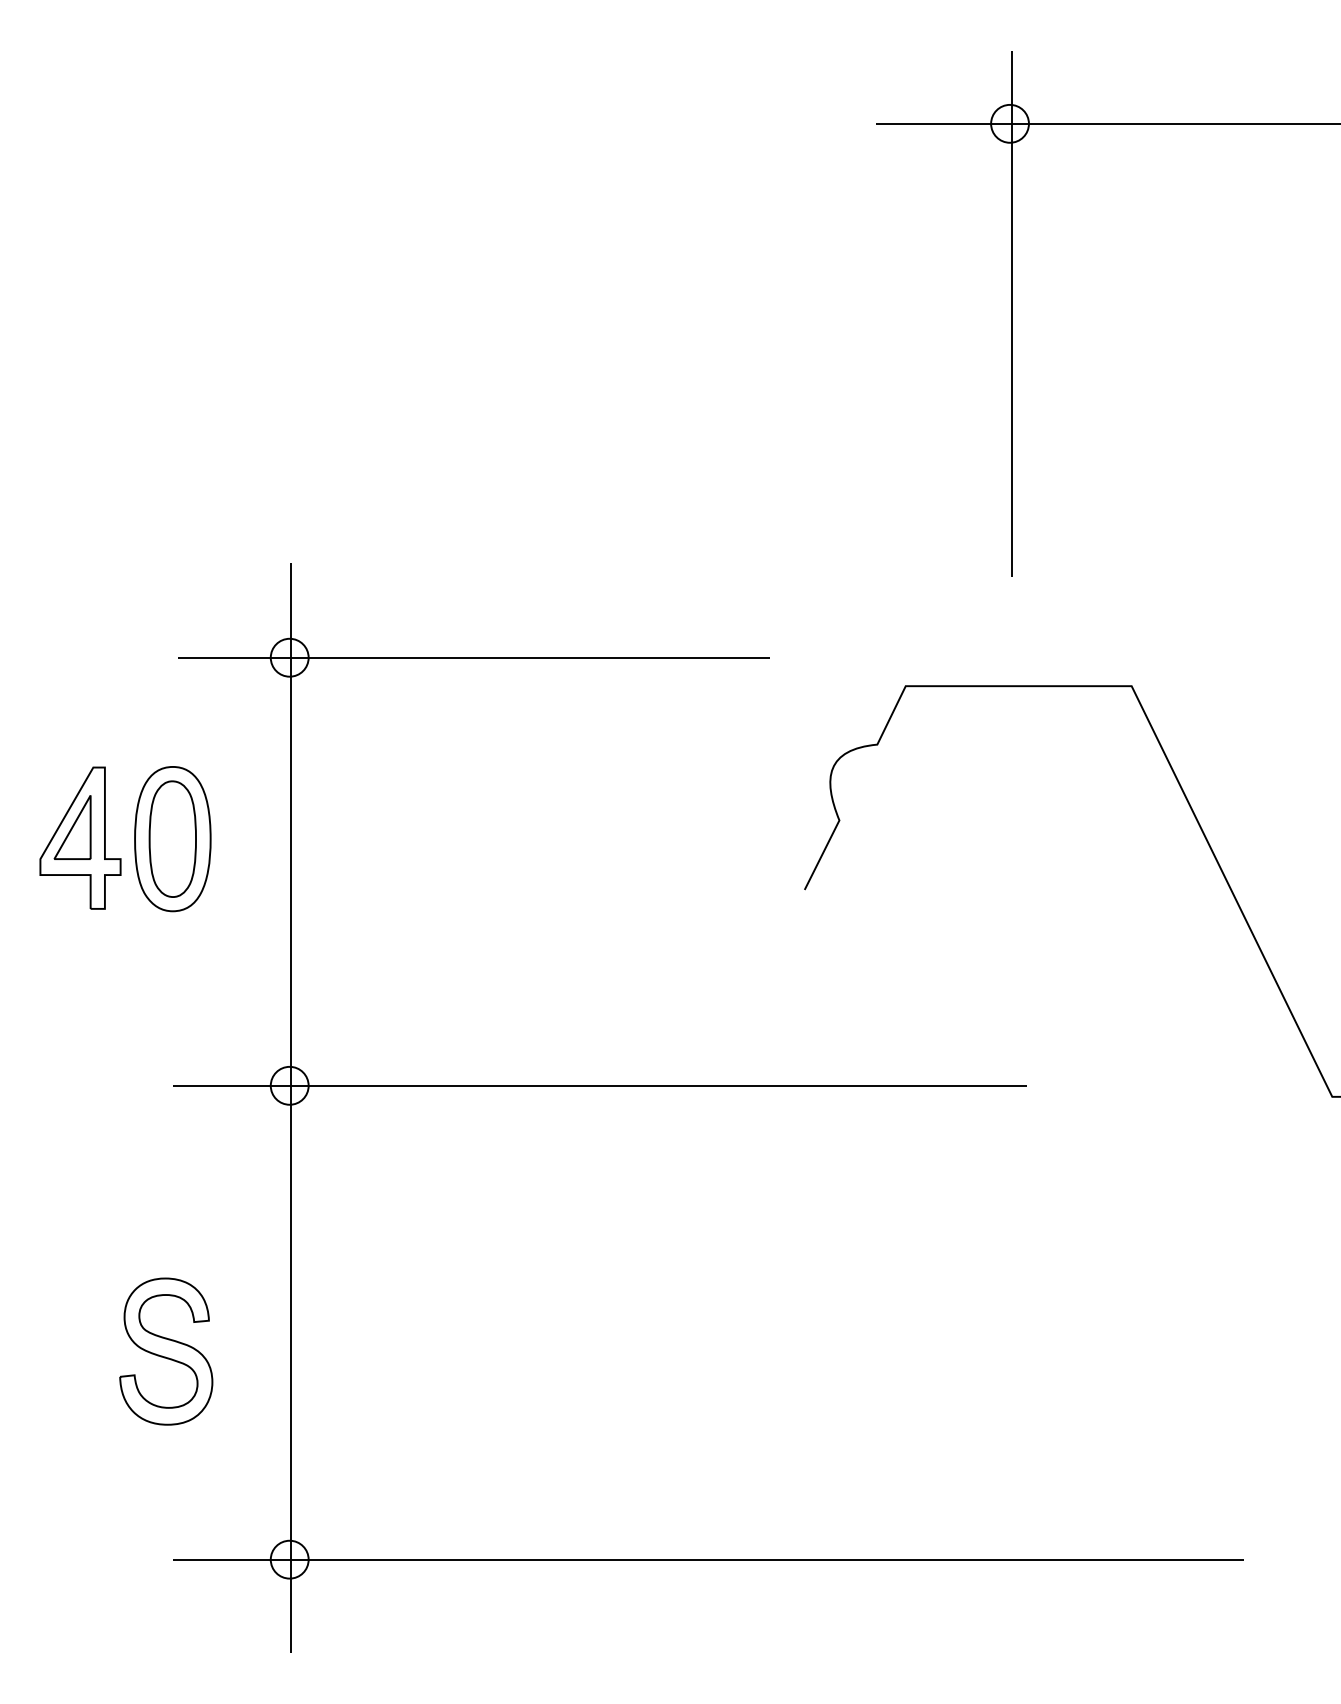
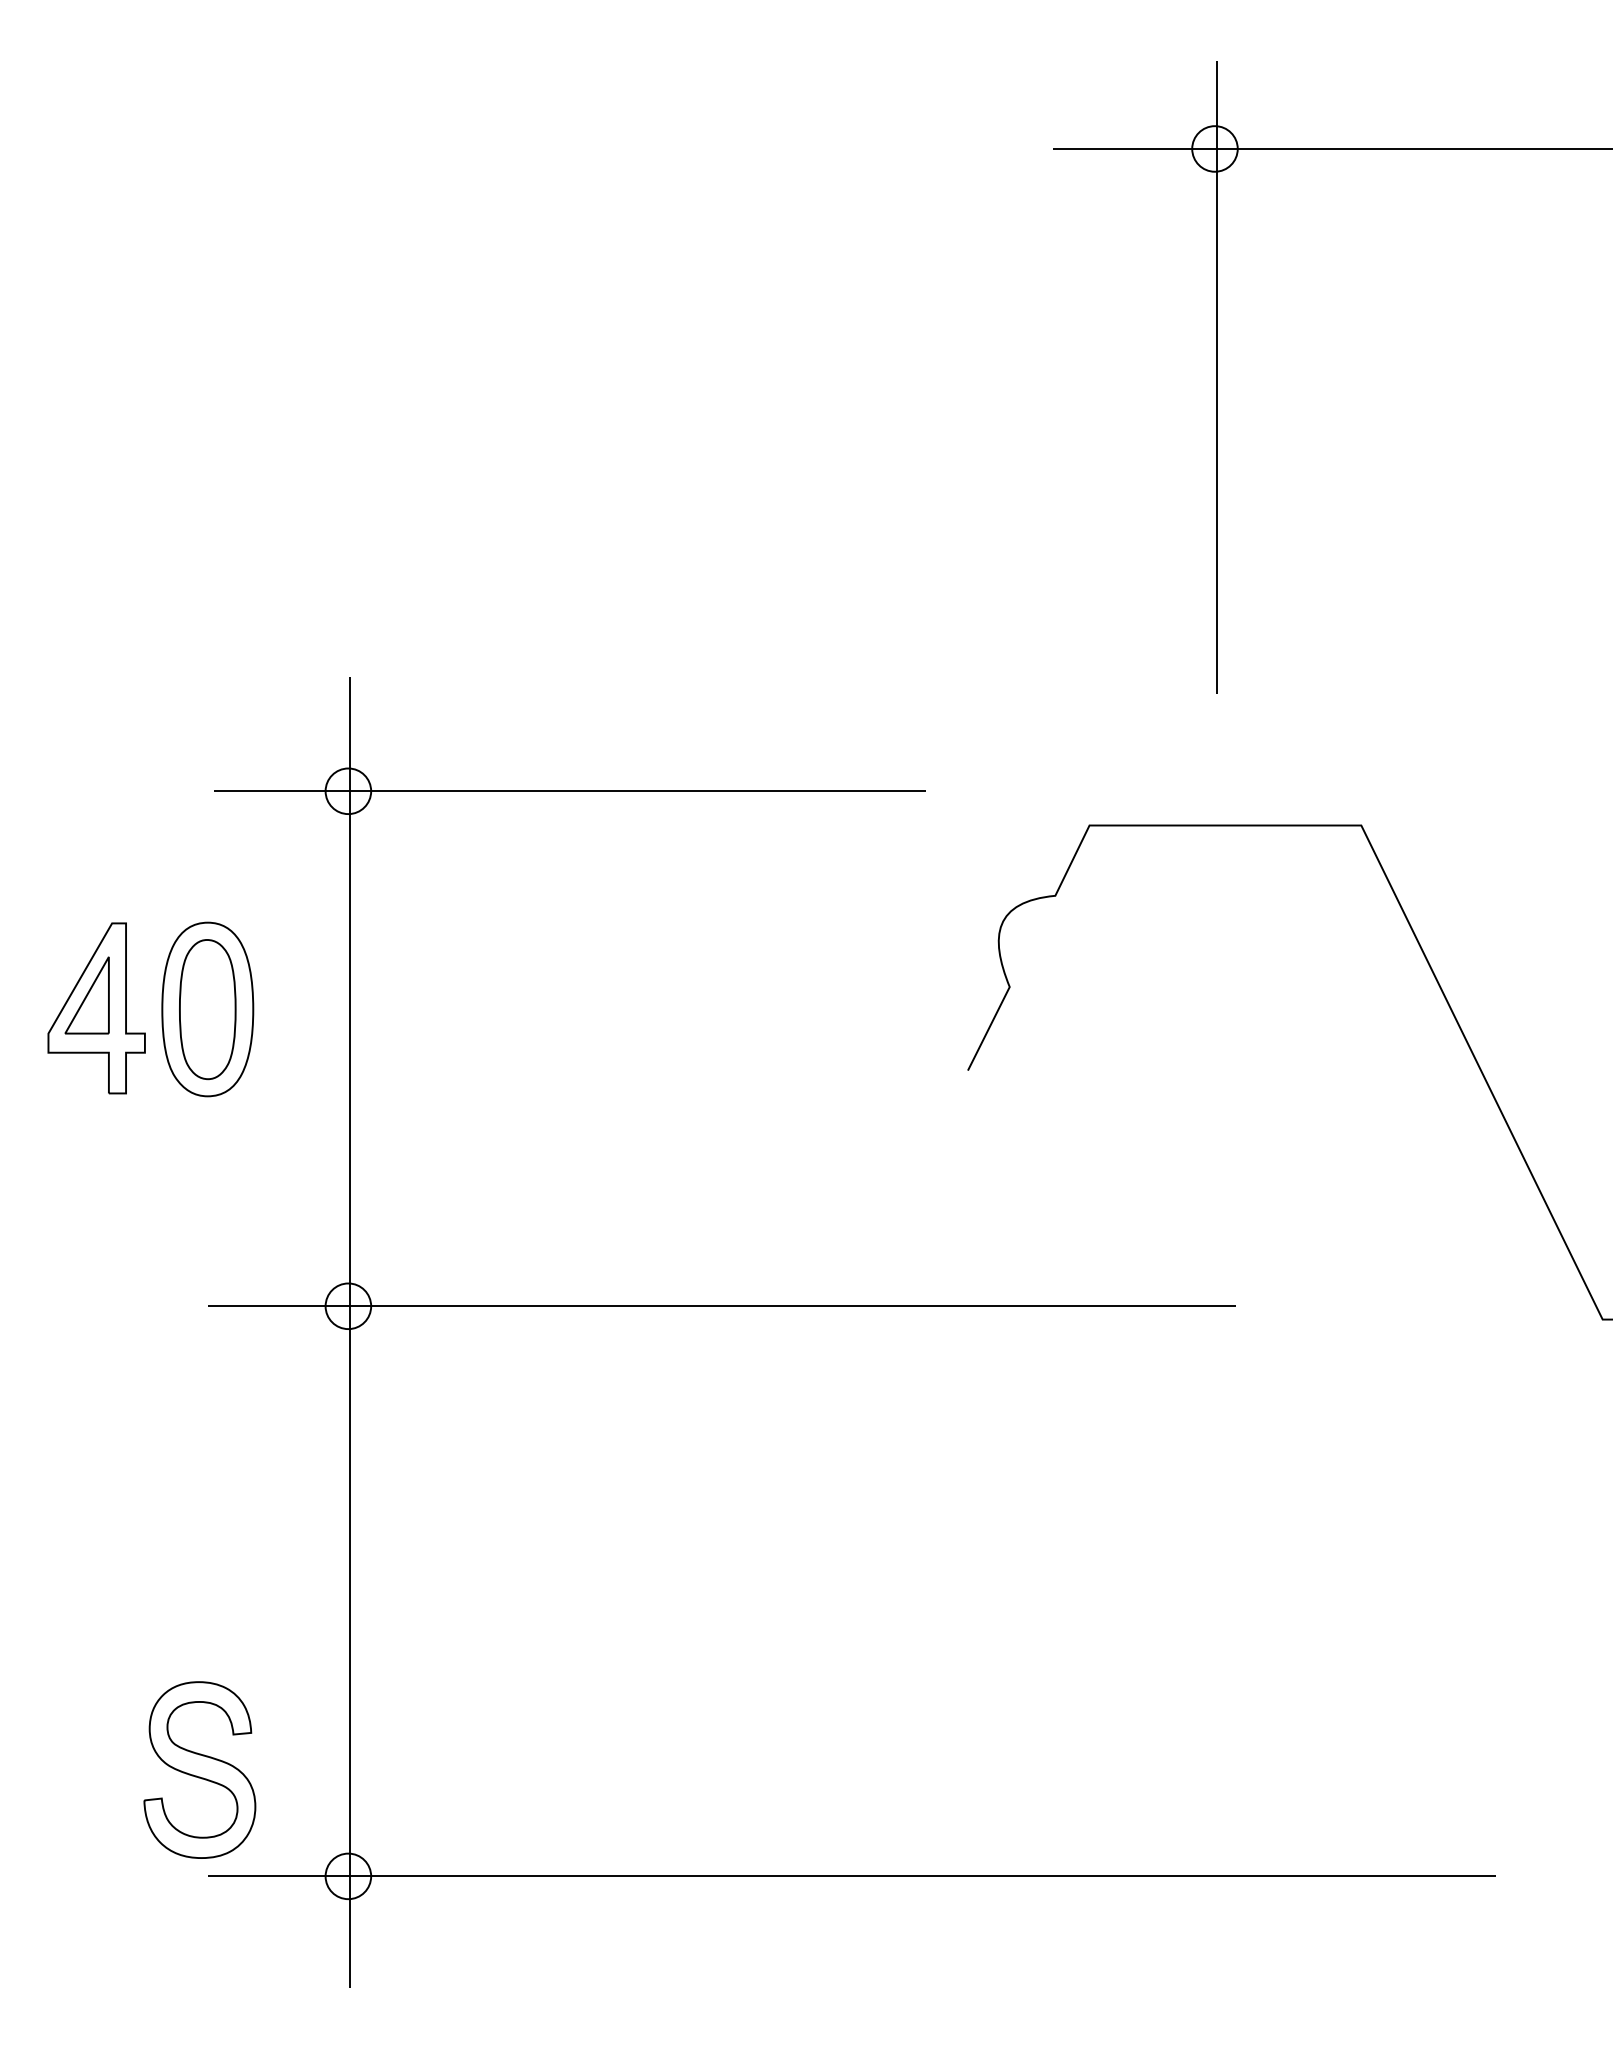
part: (165, 1351) -> (199, 1769), moved

